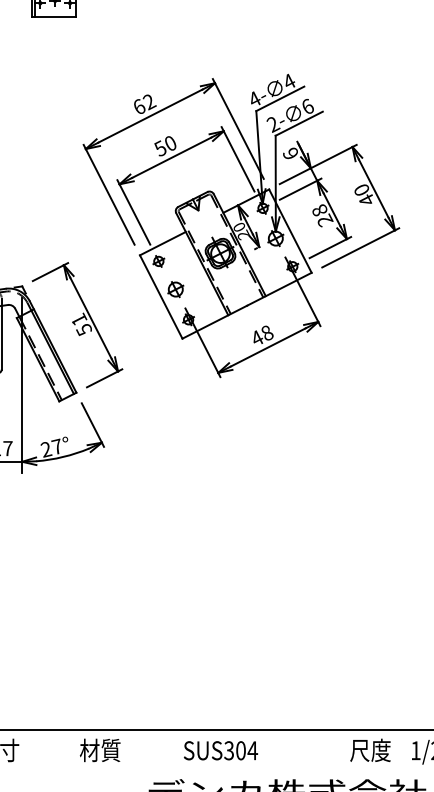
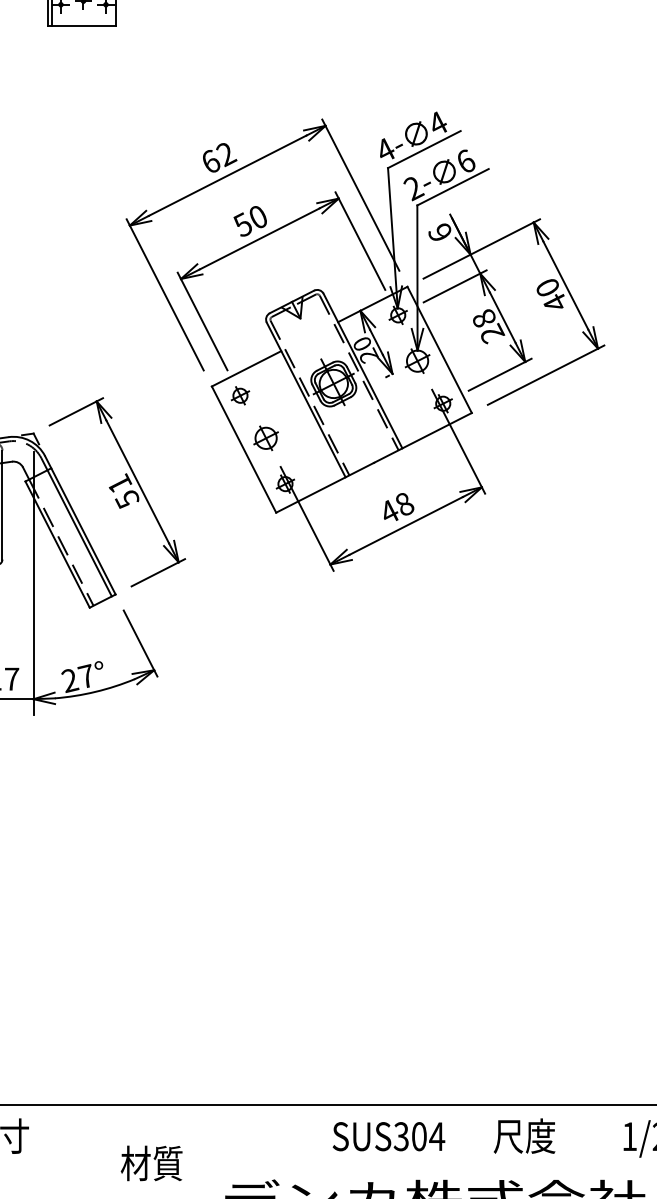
text: (370, 749) -> (524, 1134), moved
text: (100, 750) -> (152, 1163), moved
text: (221, 750) -> (389, 1136), moved

